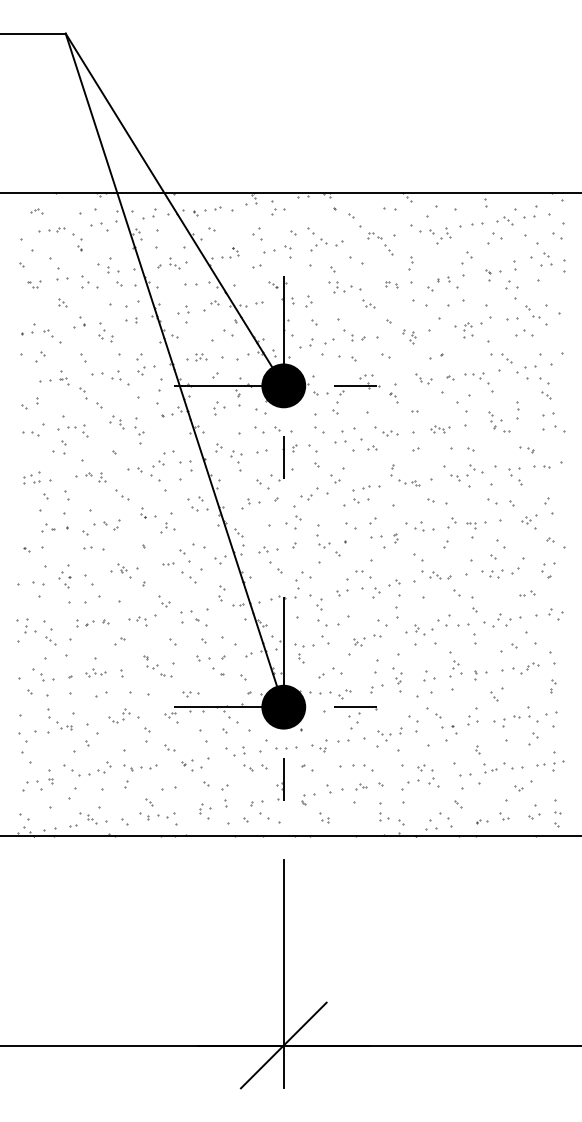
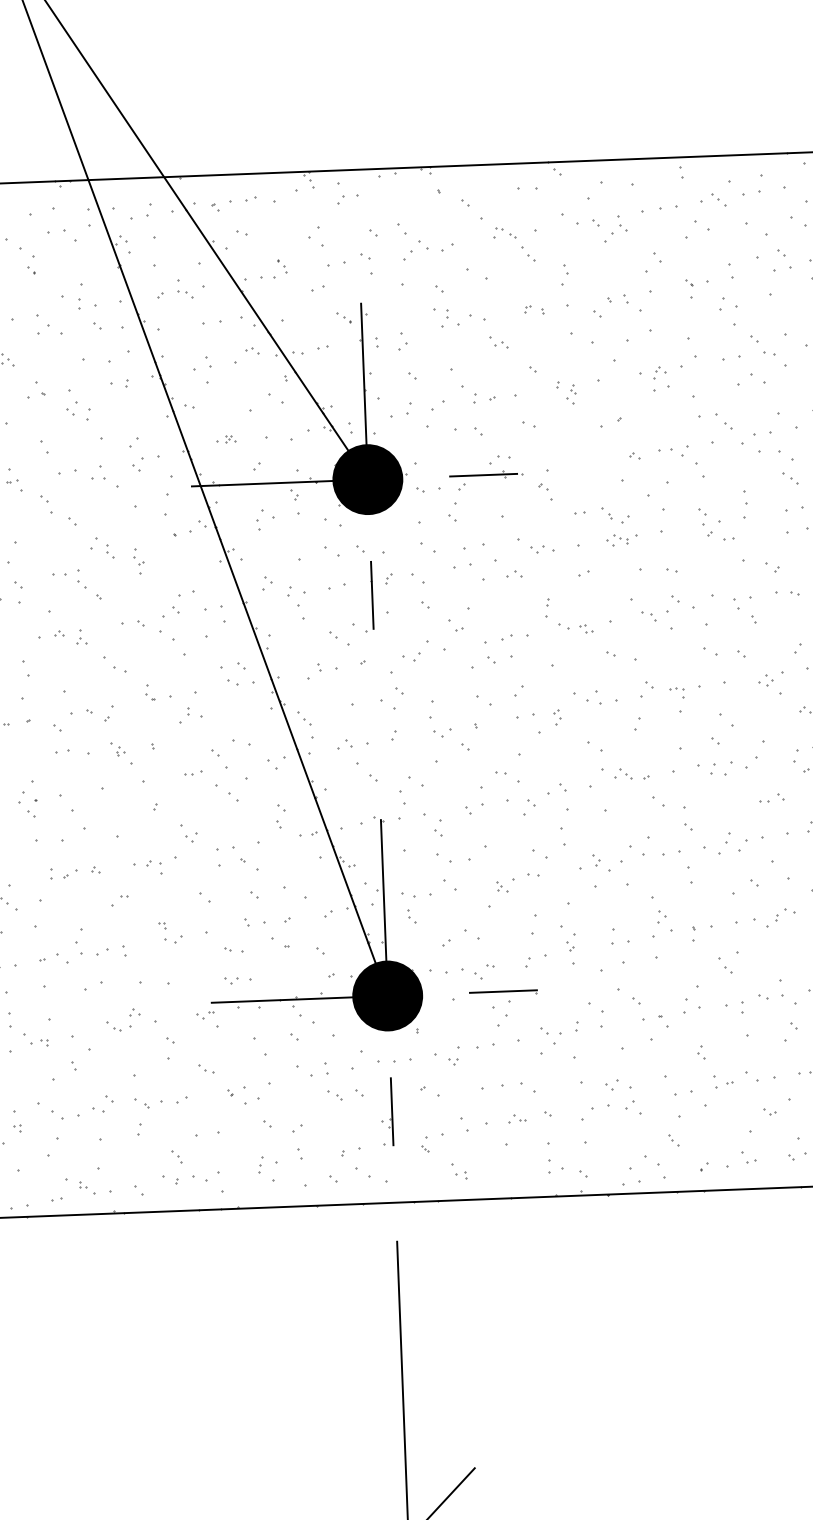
part: (196, 357) -> (225, 439), size x0.6
part: (423, 378) -> (614, 514), moved
part: (77, 430) -> (68, 579), moved
part: (139, 430) -> (138, 560), size x0.6
part: (526, 449) -> (761, 566), size x1.6
part: (124, 570) -> (121, 752), moved
part: (95, 672) -> (82, 951), size x1.6
part: (166, 675) -> (234, 950), moved
part: (482, 821) -> (714, 1167), size x1.6

